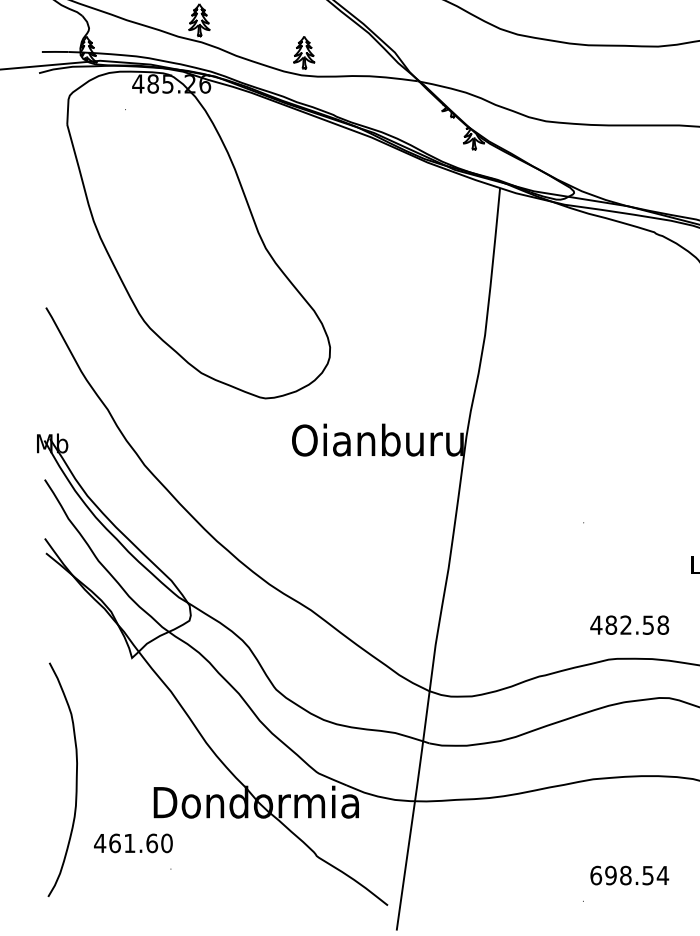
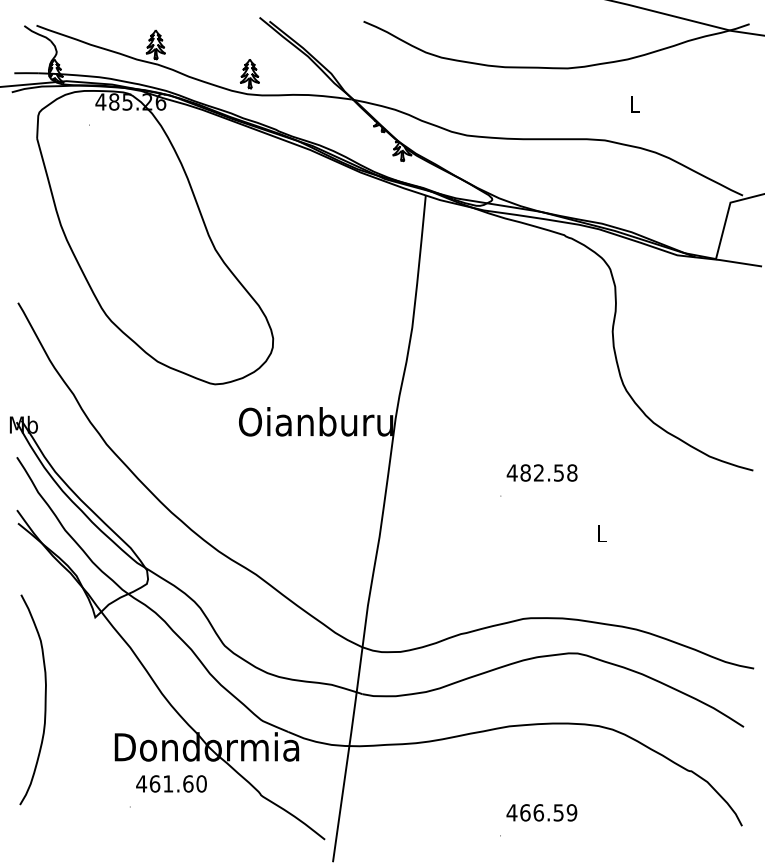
text: (628, 624) -> (541, 472), moved
curve: (75, 779) -> (44, 699), moved
text: (133, 842) -> (171, 783), moved
text: (628, 875) -> (541, 812), 698.54 -> 466.59

